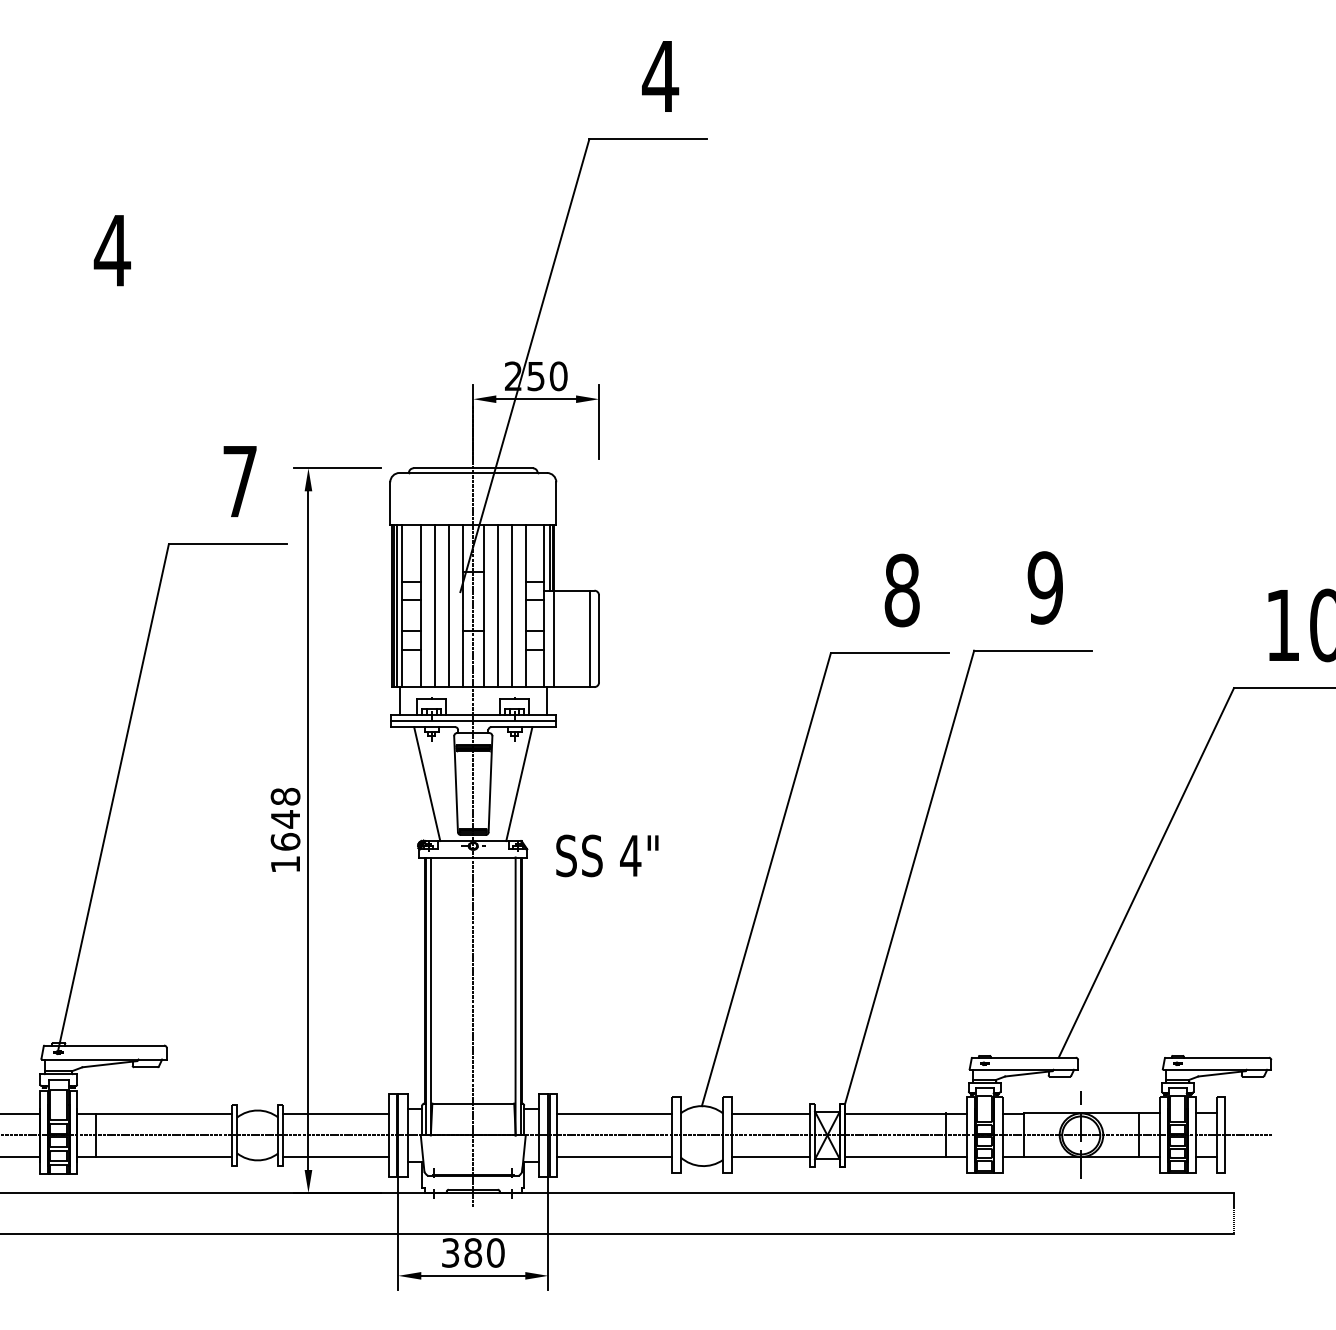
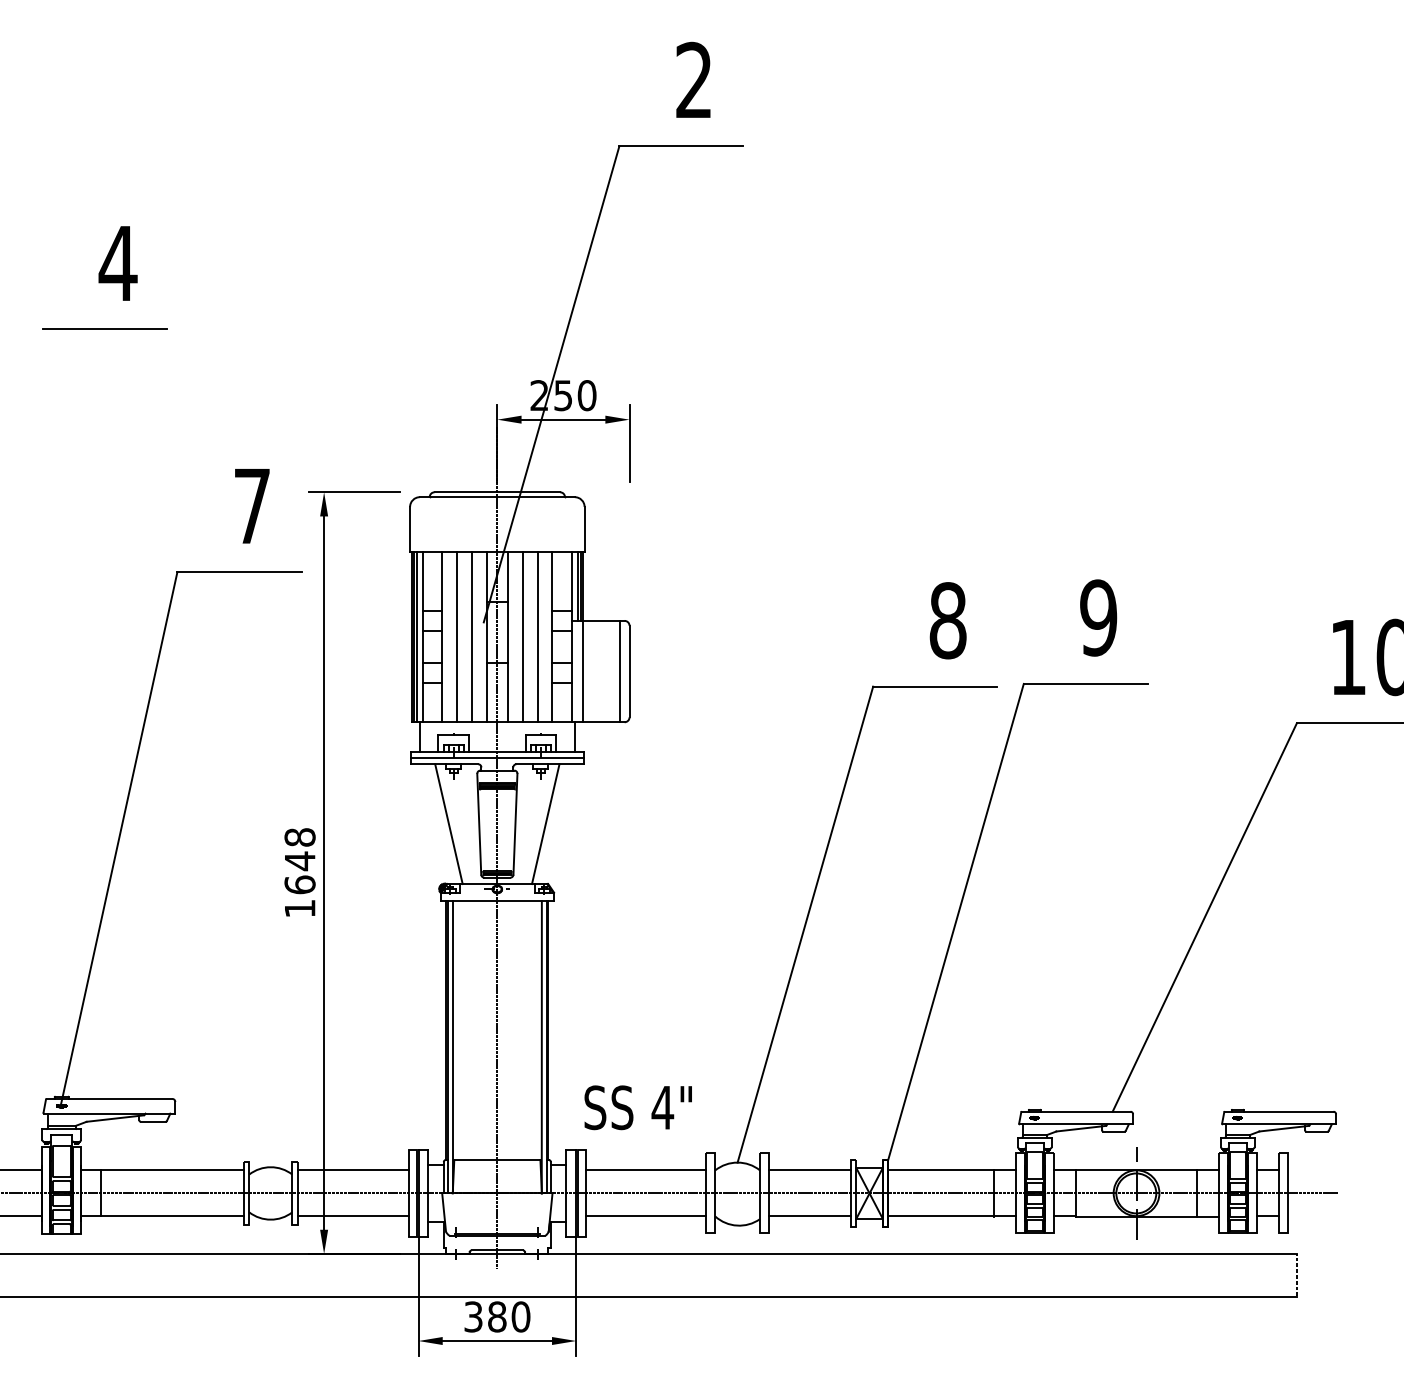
text: (660, 75) -> (694, 79), 4 -> 2
line: (100, 313) -> (105, 329), added
text: (607, 855) -> (638, 1107), moved

